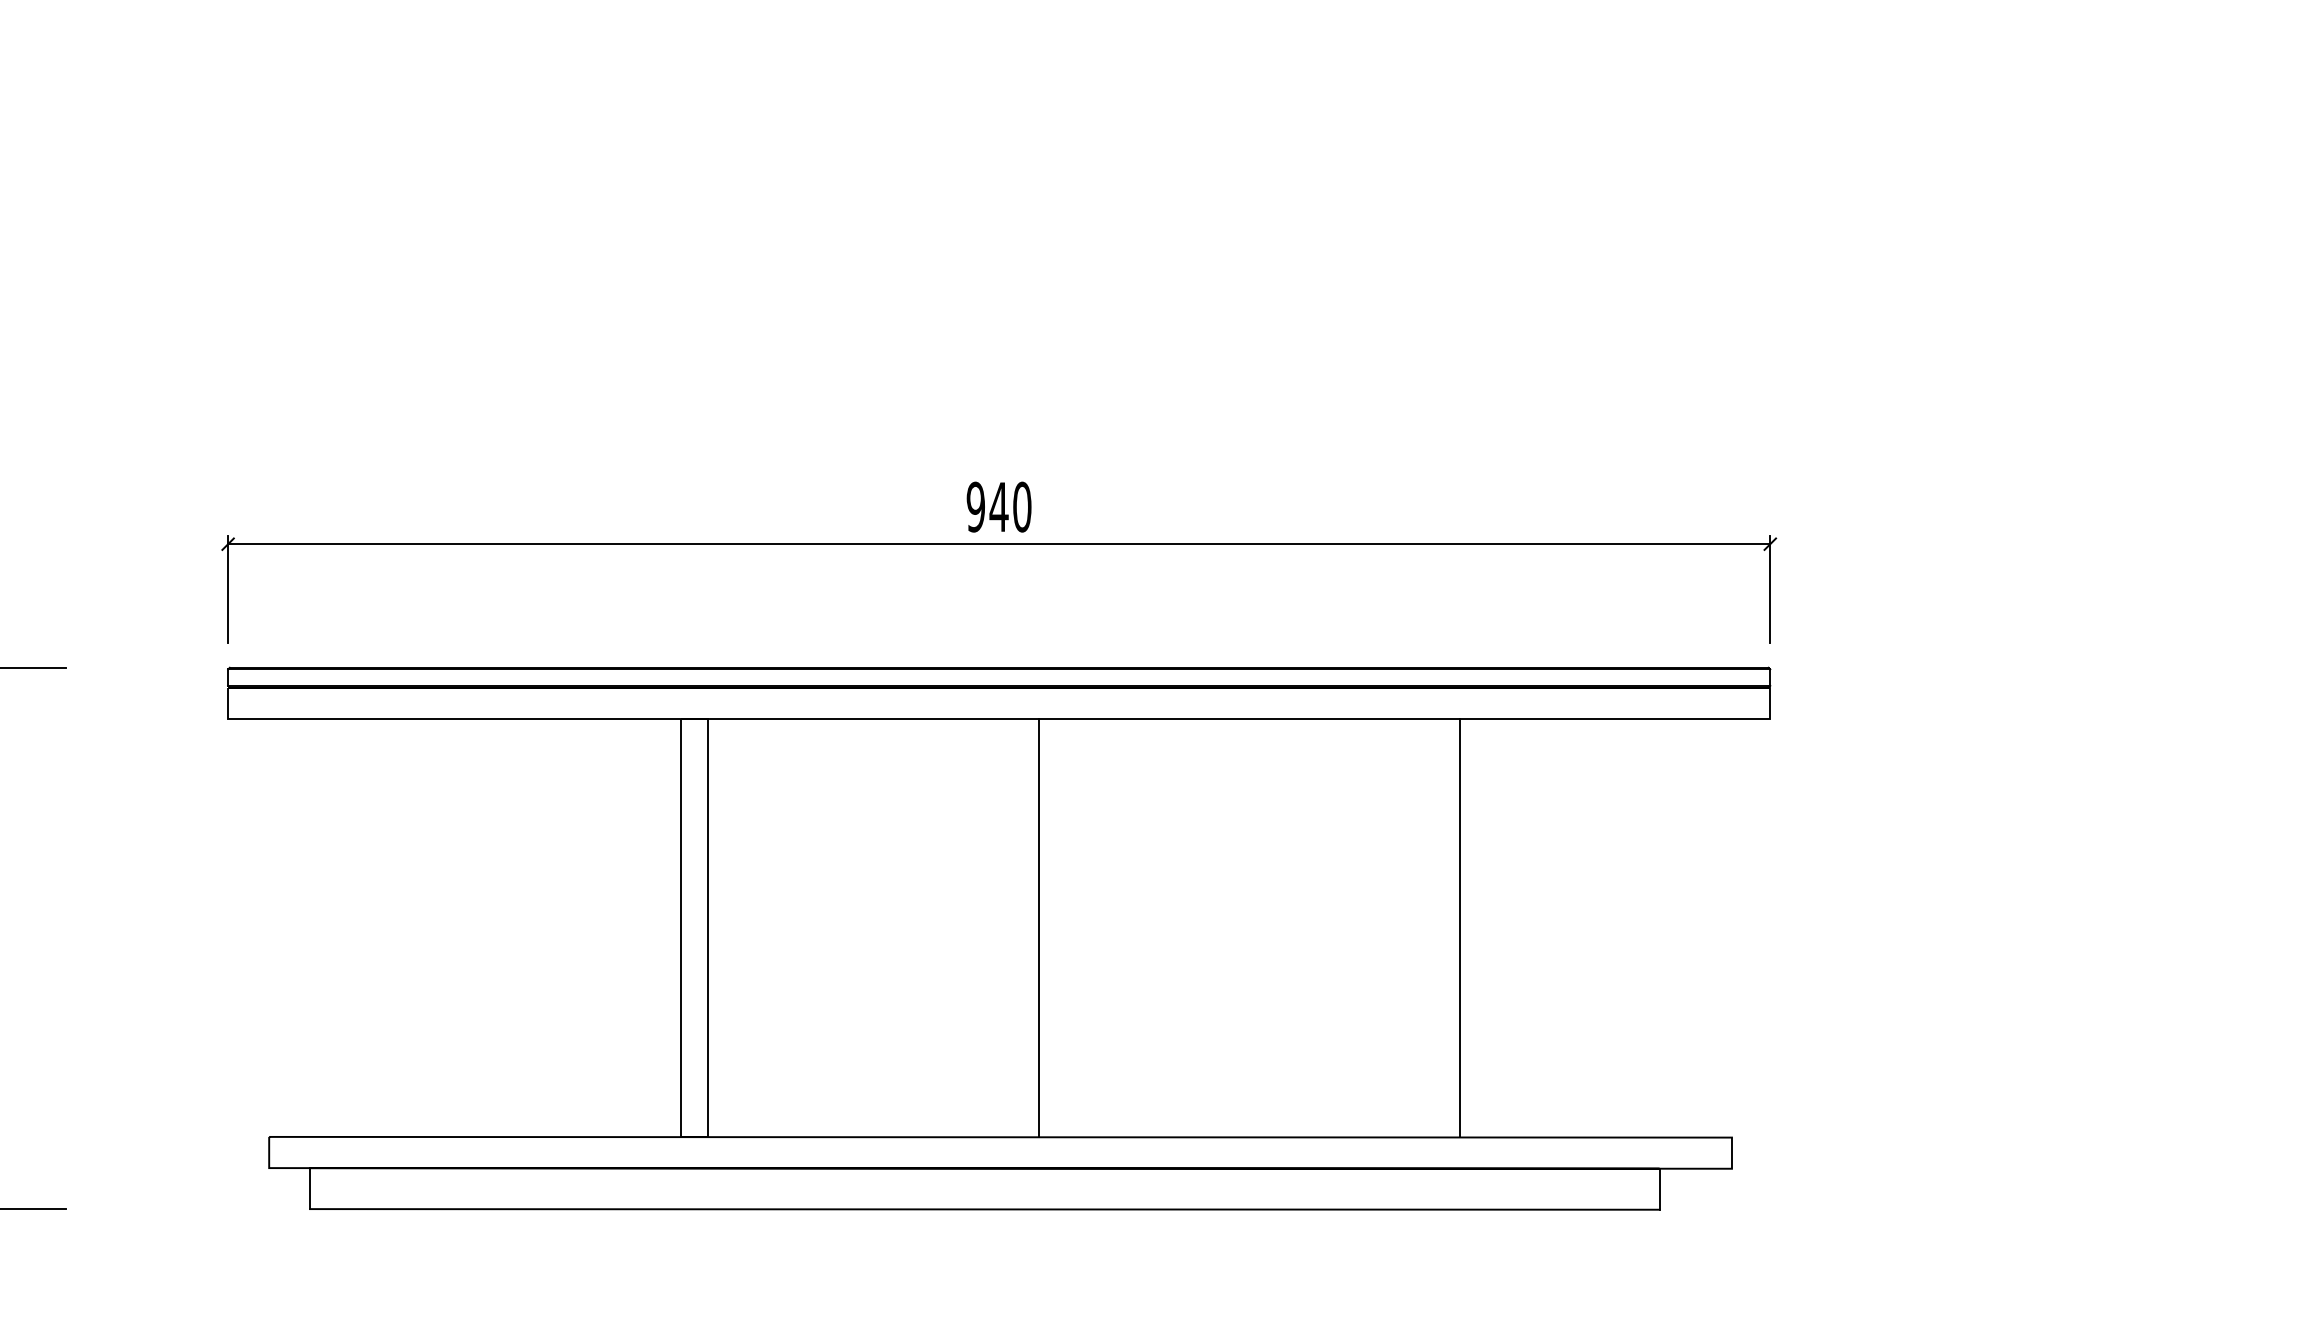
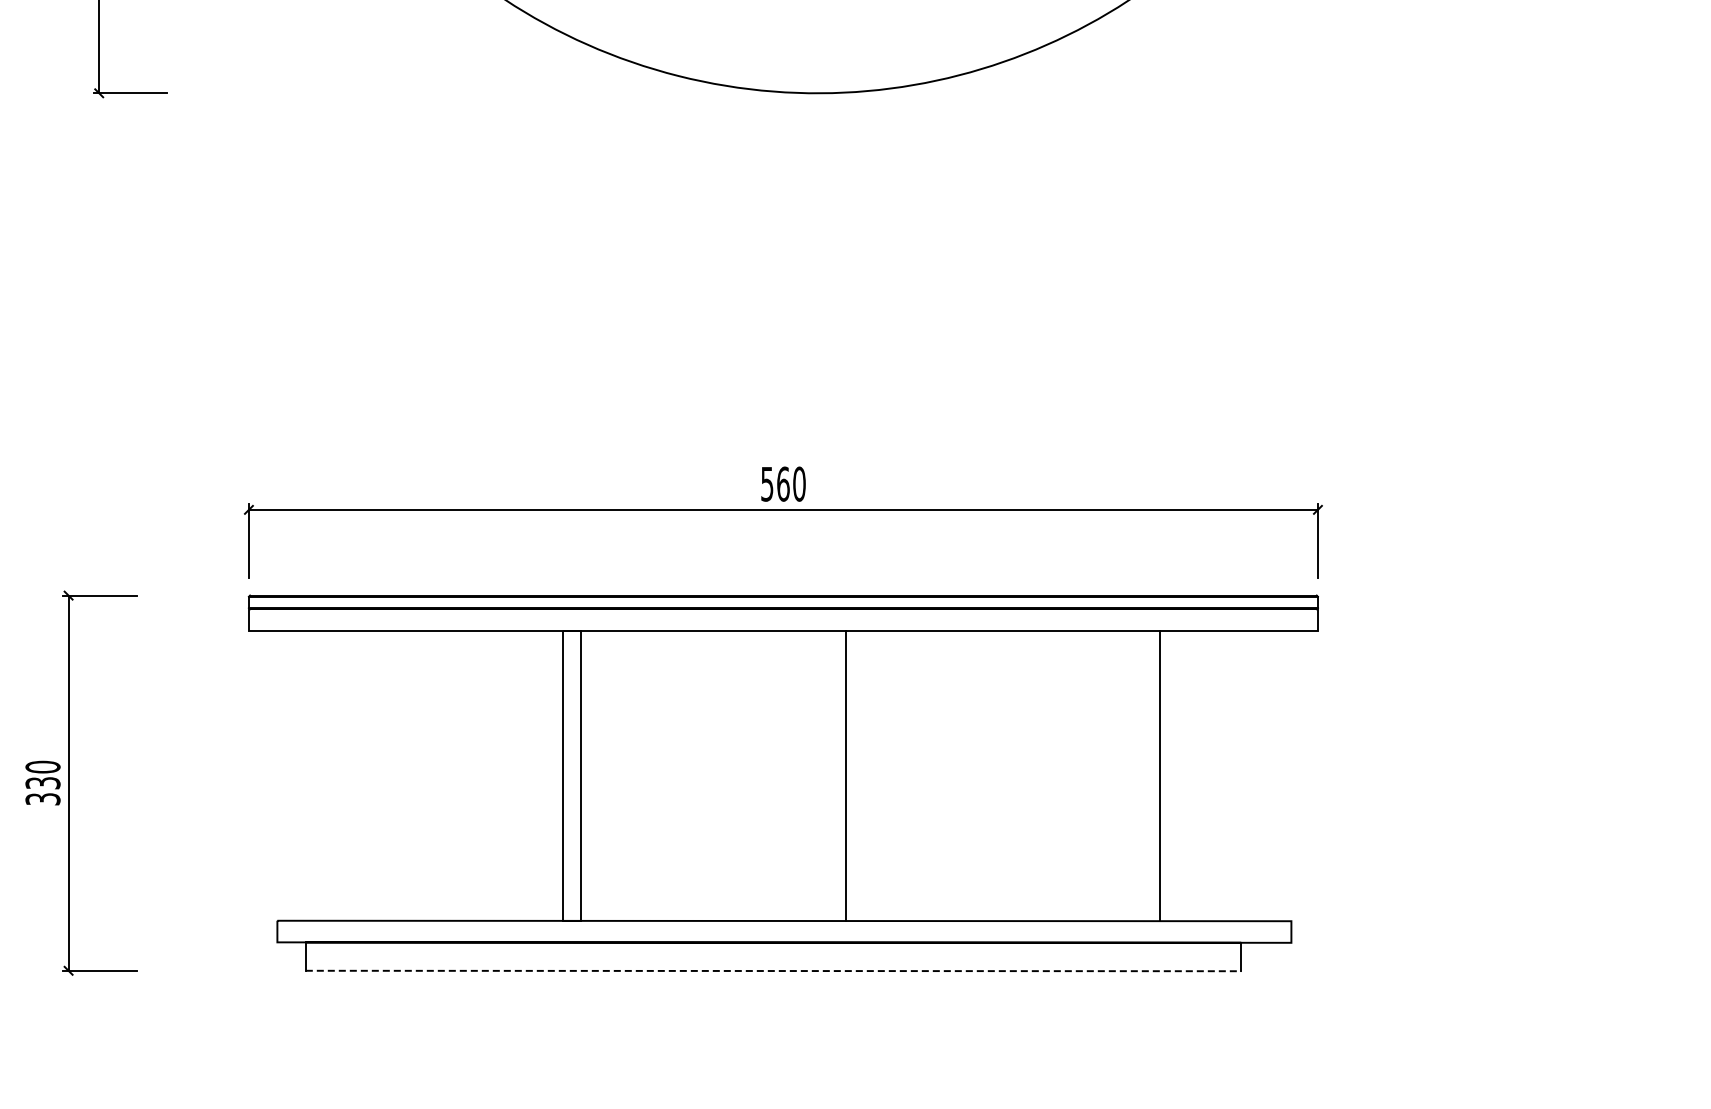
text: (987, 506) -> (775, 483), 940 -> 560
line: (1039, 927) -> (846, 775), moved
line: (1459, 927) -> (1159, 775), moved
line: (984, 1210) -> (773, 971), solid -> dashed

